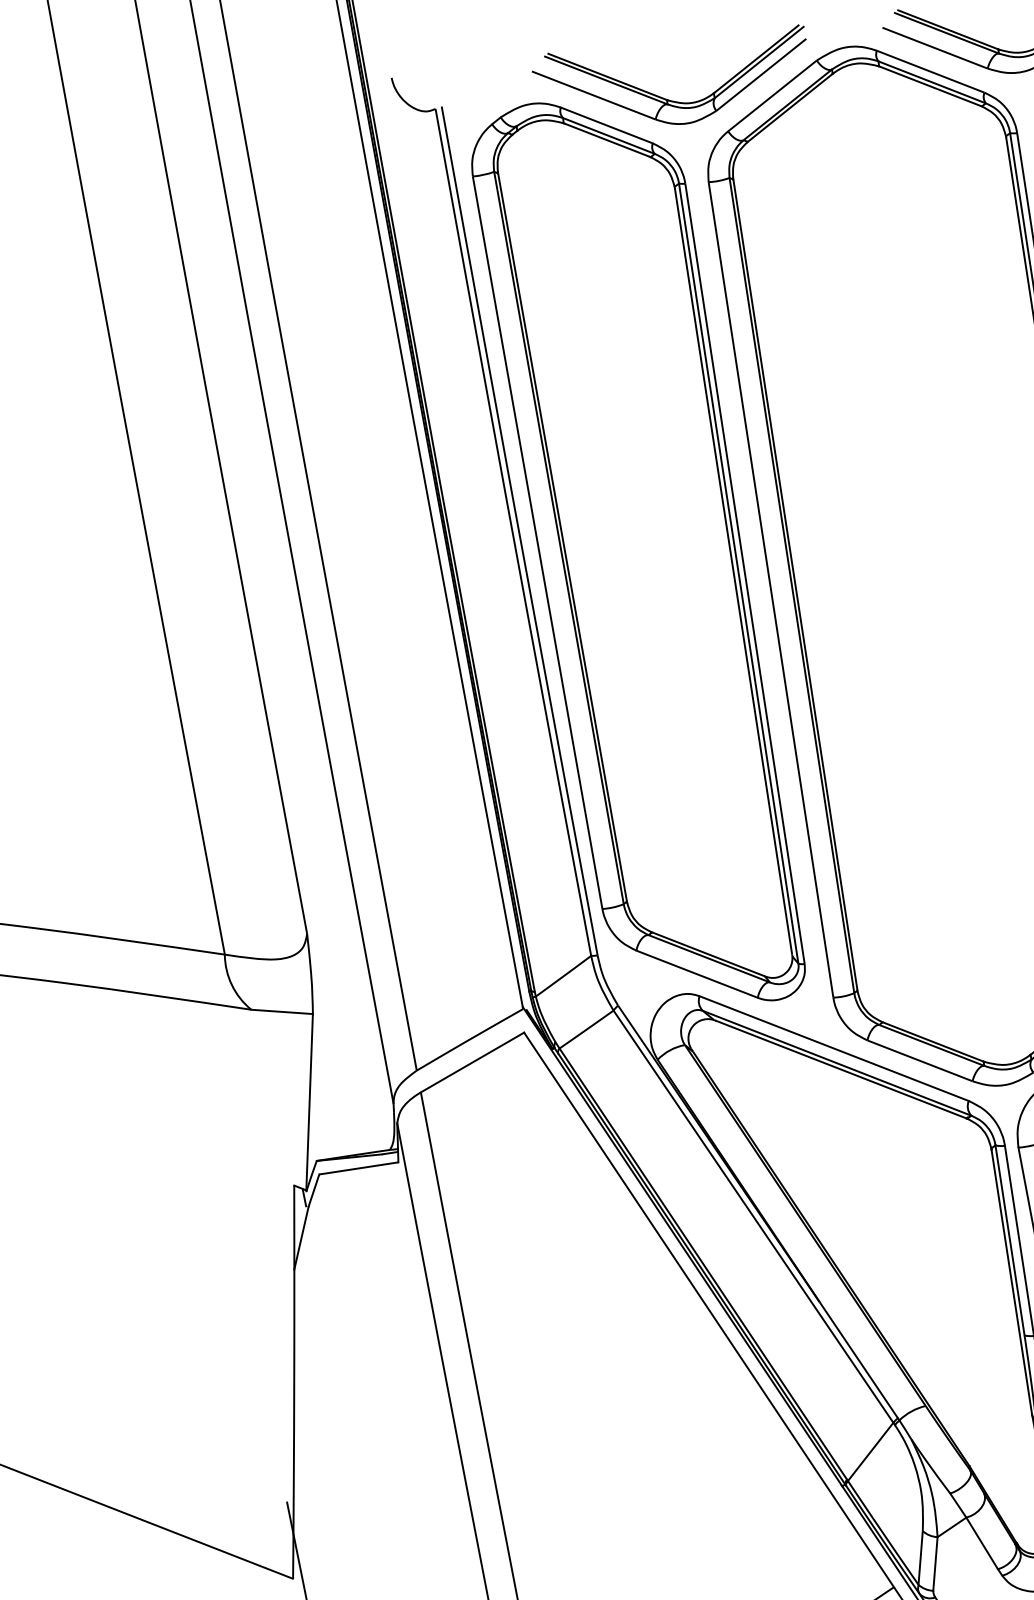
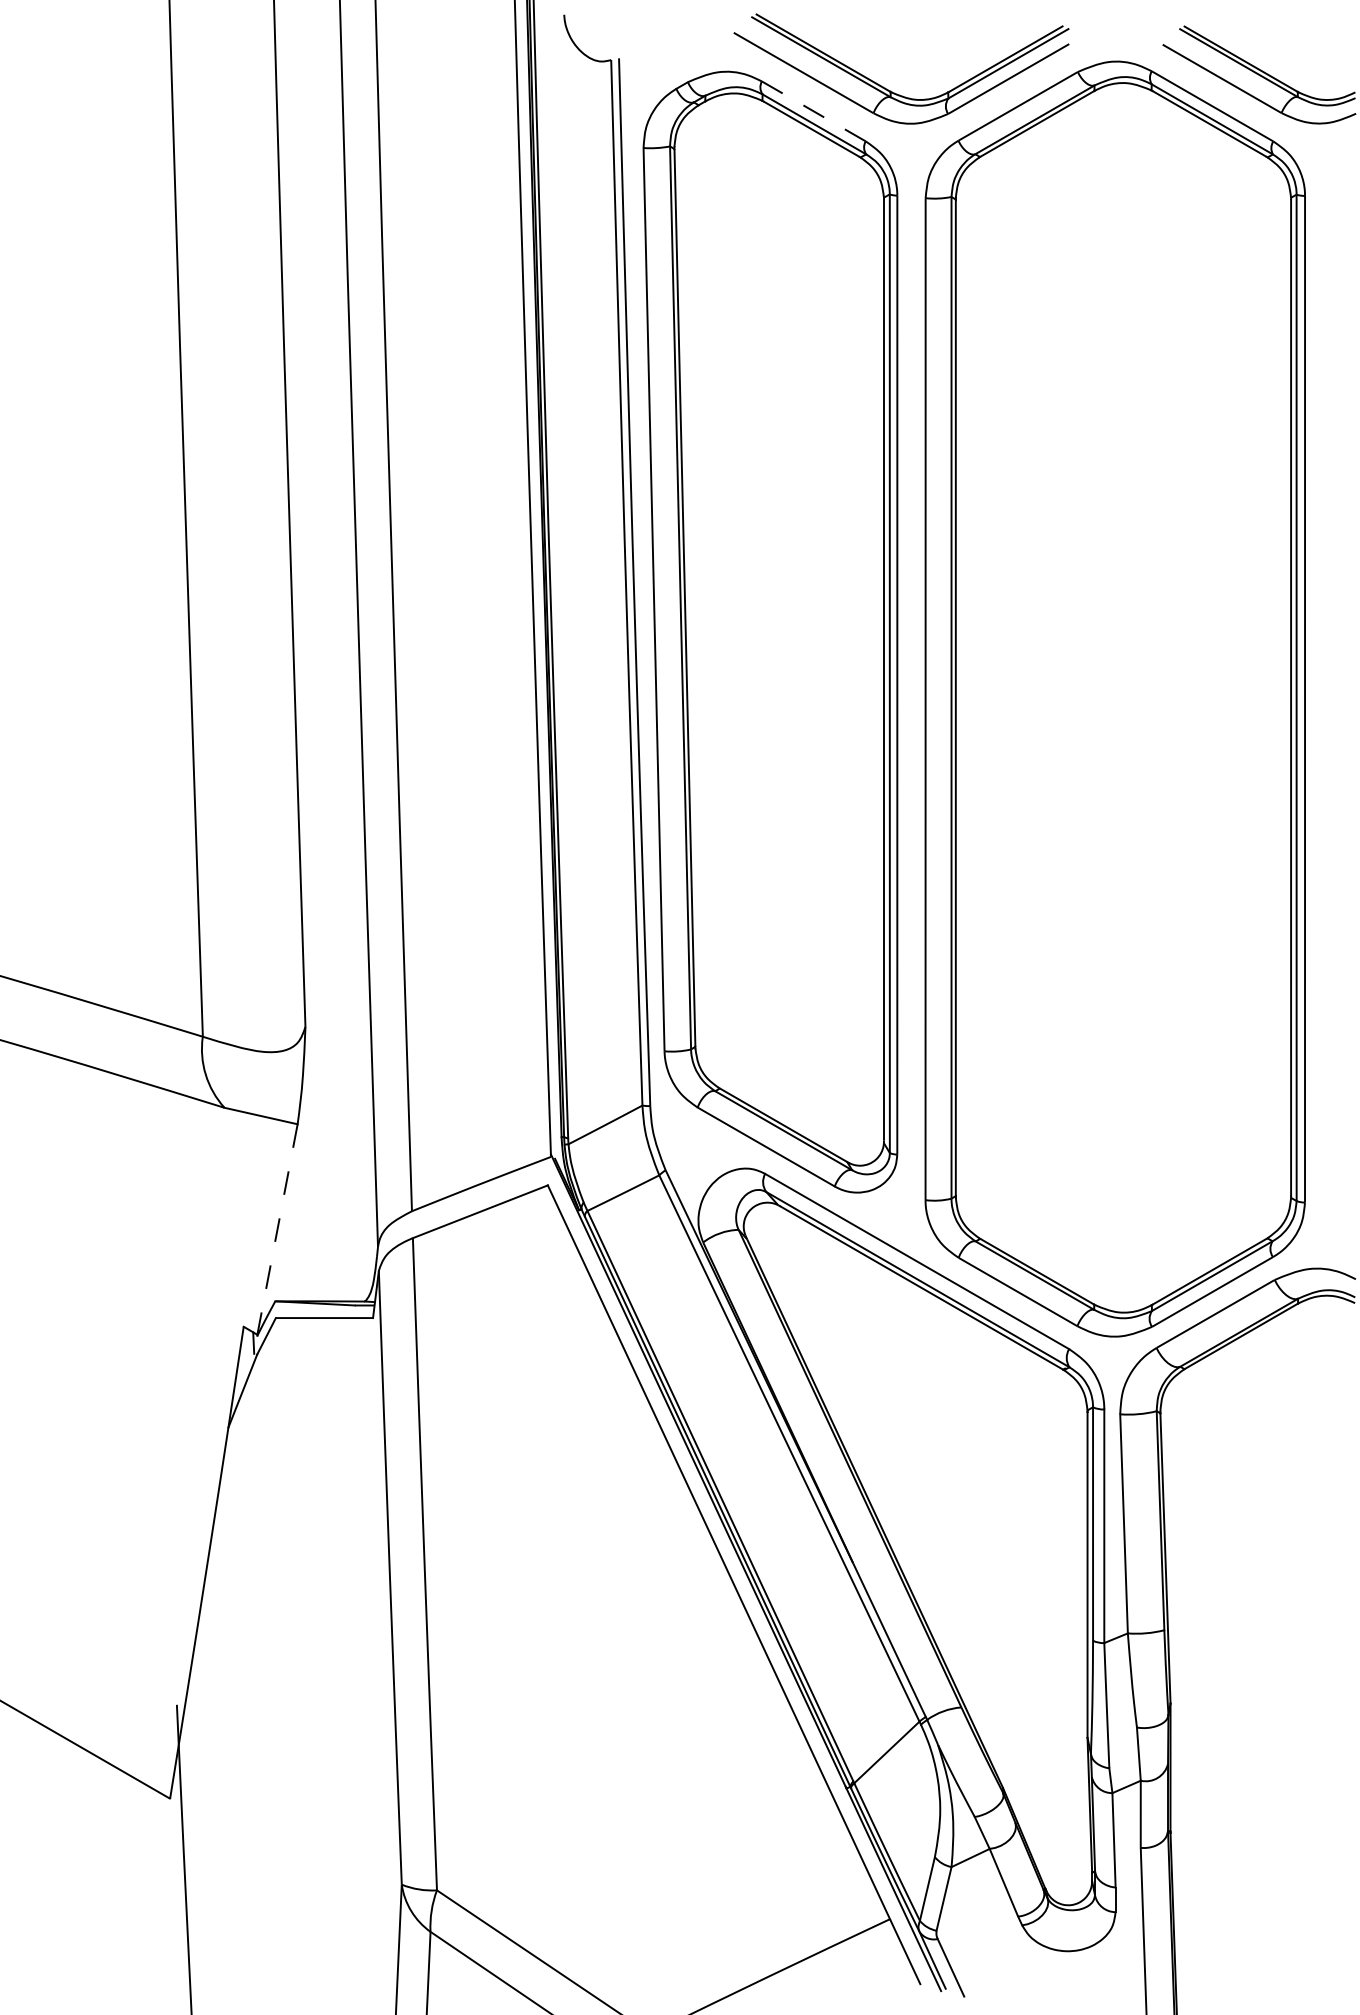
line: (606, 125) -> (813, 111), solid -> dashed
line: (309, 1103) -> (277, 1230), solid -> dashed

